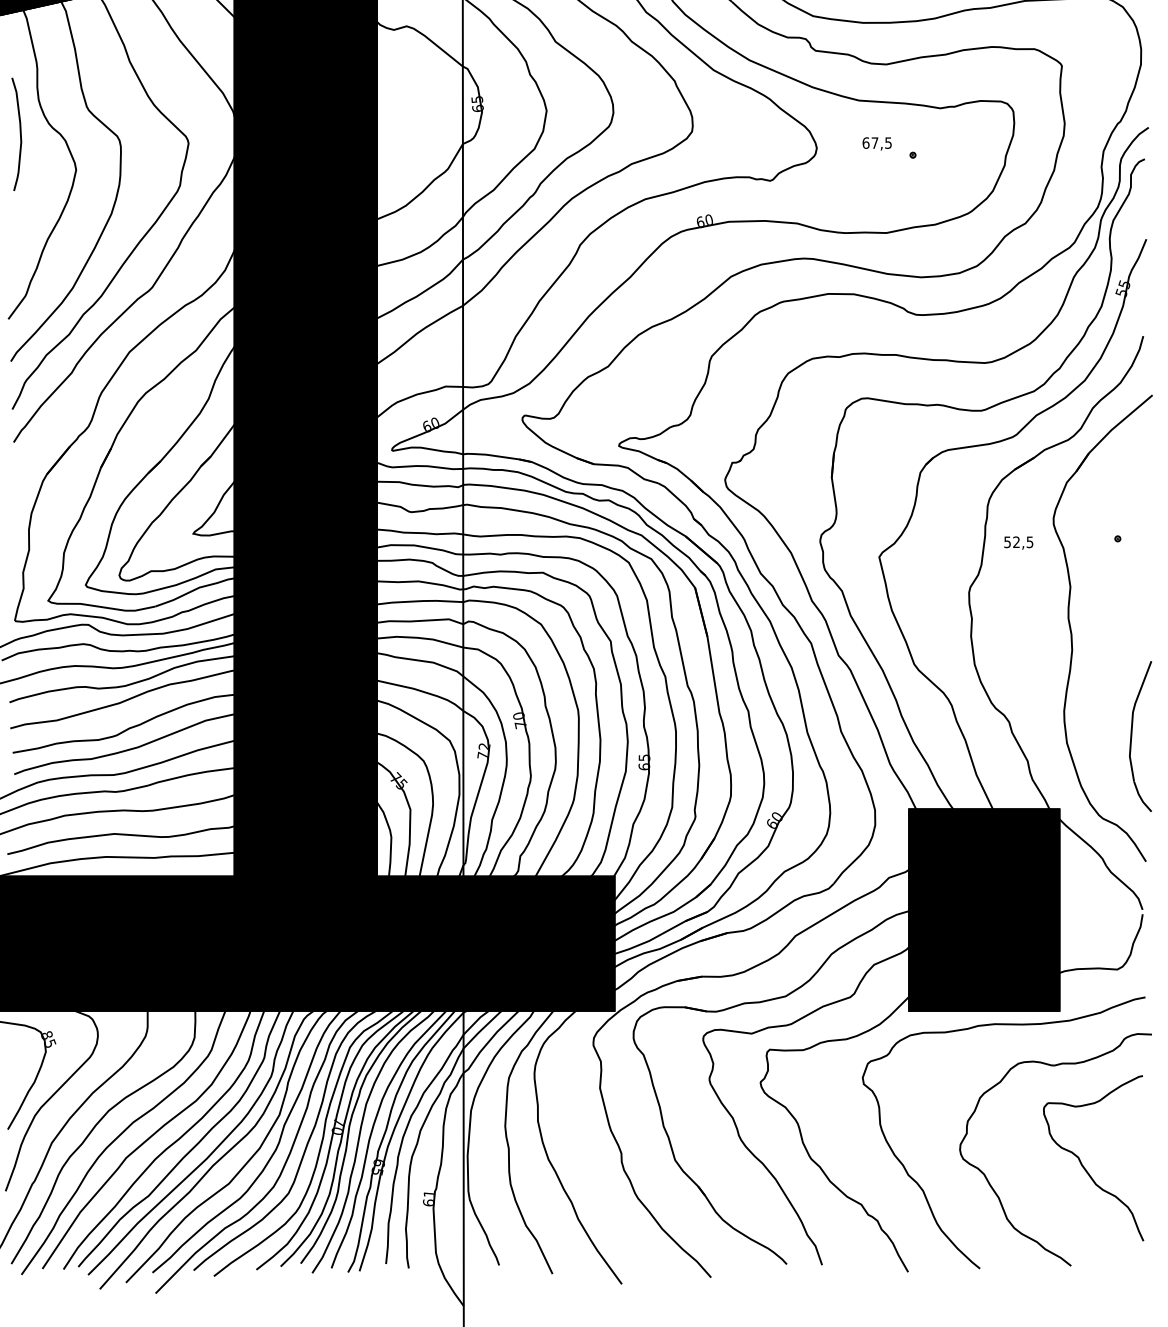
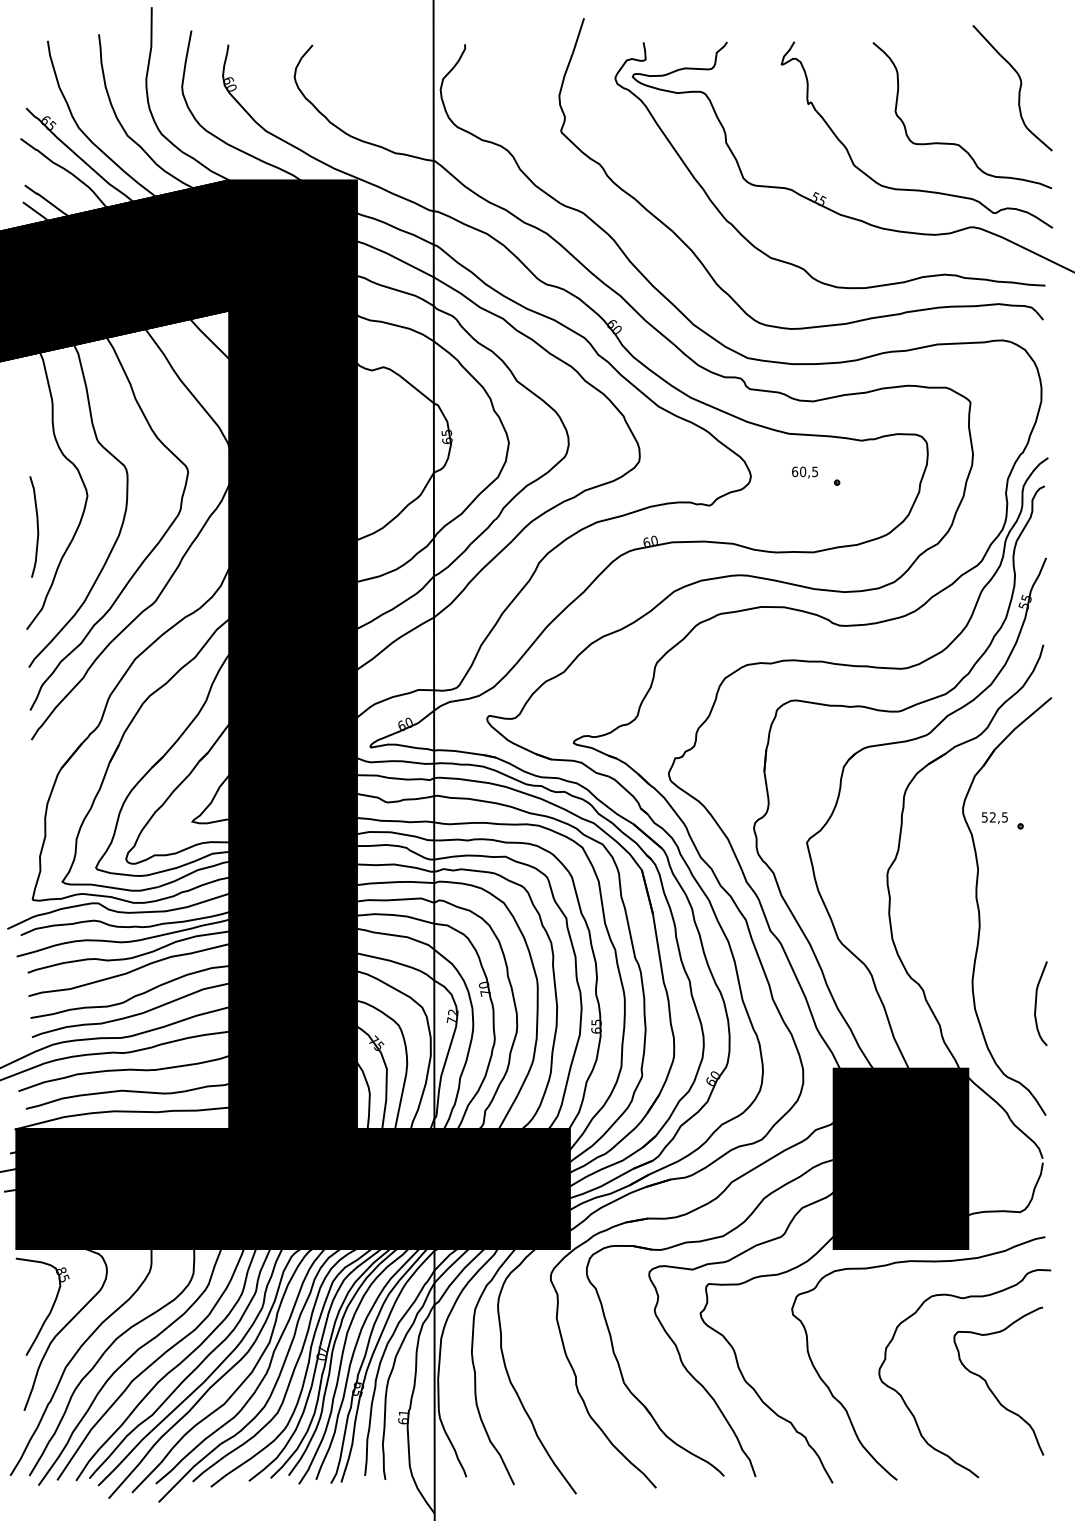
curve: (19, 131) -> (36, 524), moved
text: (875, 142) -> (803, 471), 67,5 -> 60,5
text: (1018, 543) -> (994, 818), moved
part: (1140, 736) -> (1040, 1003), size x0.62

